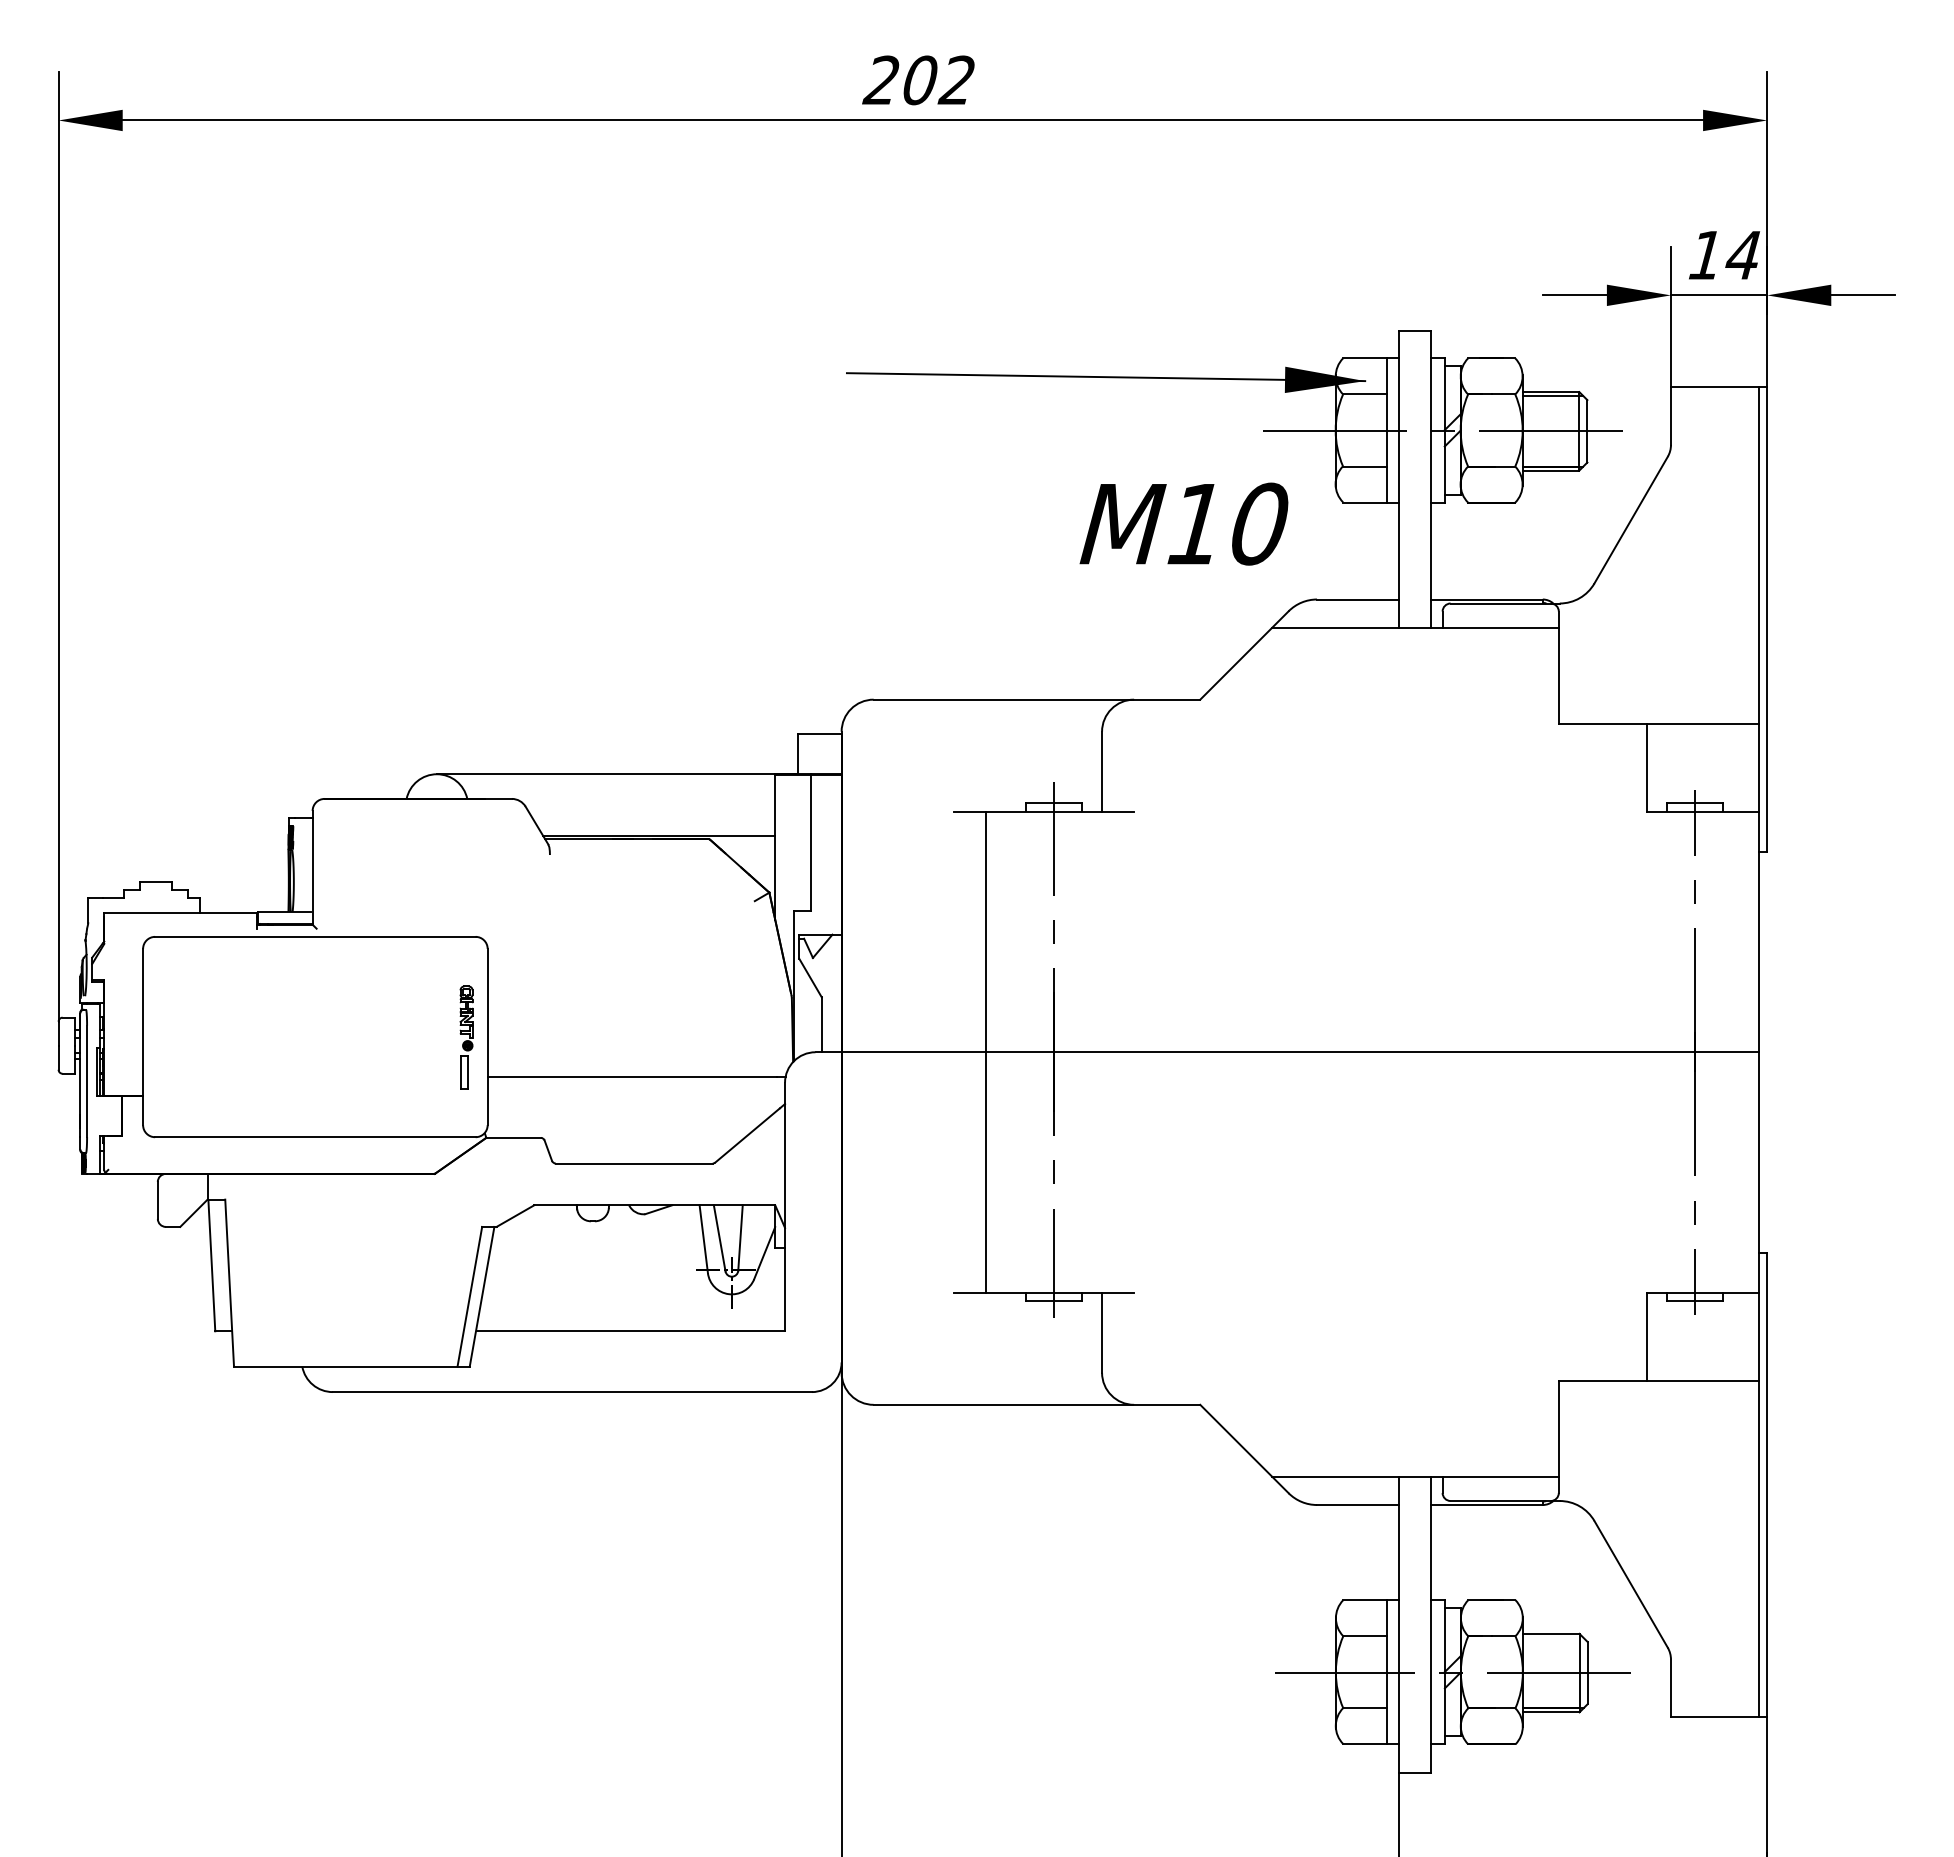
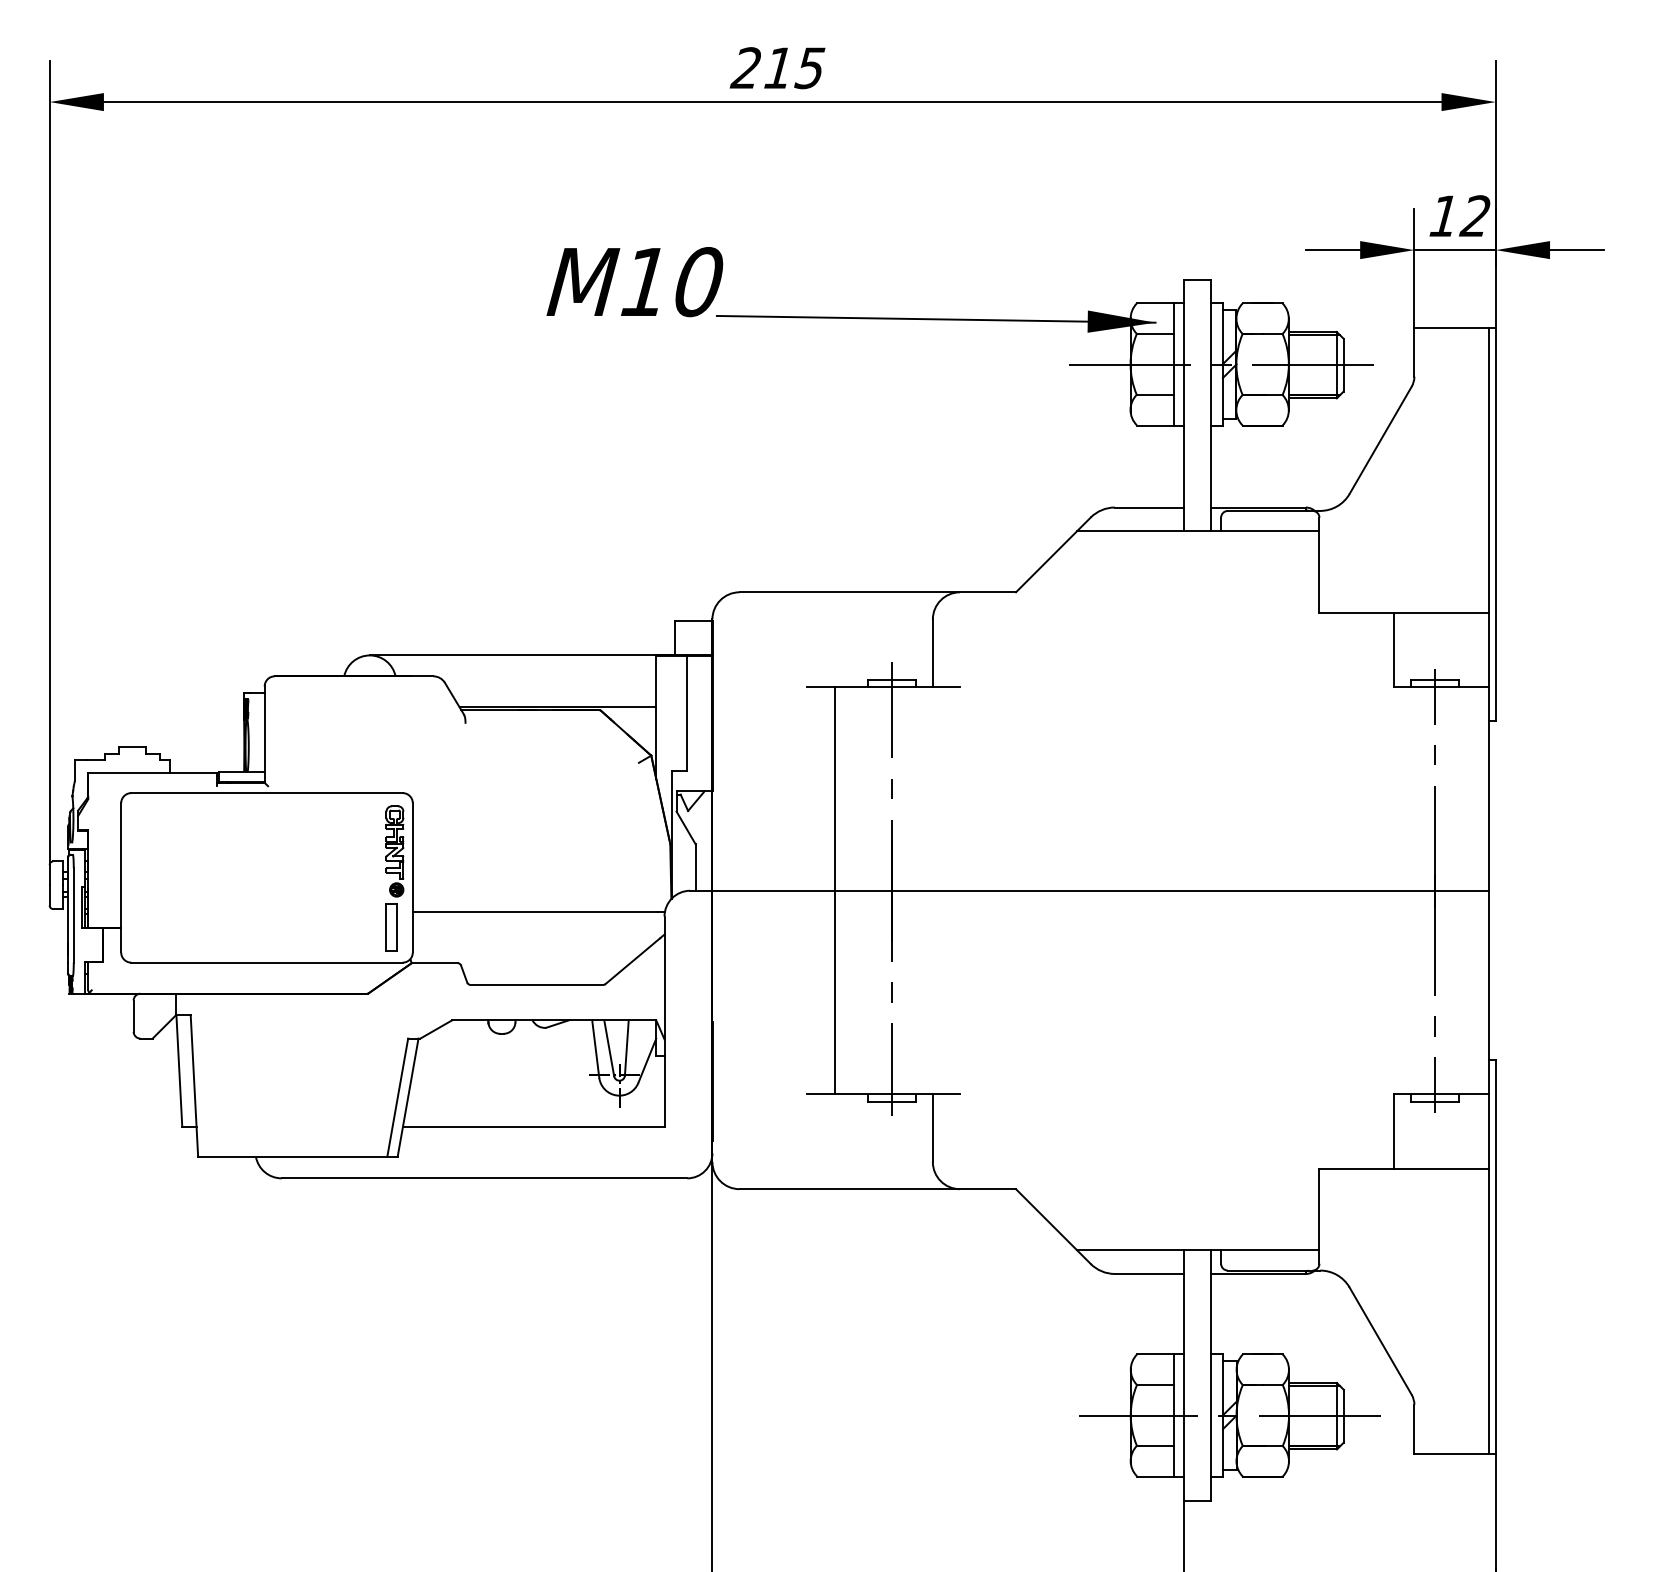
text: (938, 80) -> (794, 68), 202 -> 215
text: (1741, 254) -> (1474, 215), 14 -> 12
text: (1183, 523) -> (634, 281), moved
part: (466, 1037) -> (394, 878), size x1.67
line: (1552, 1637) -> (1314, 1386), added

